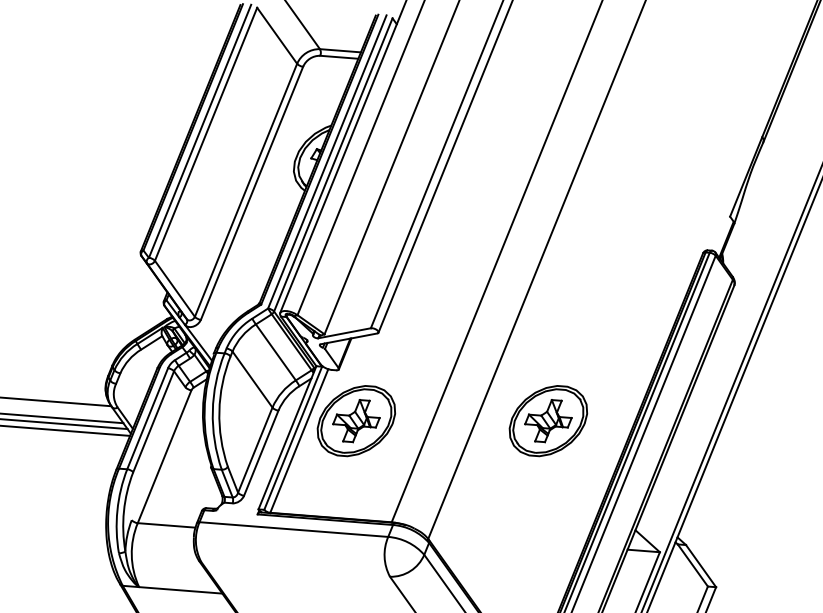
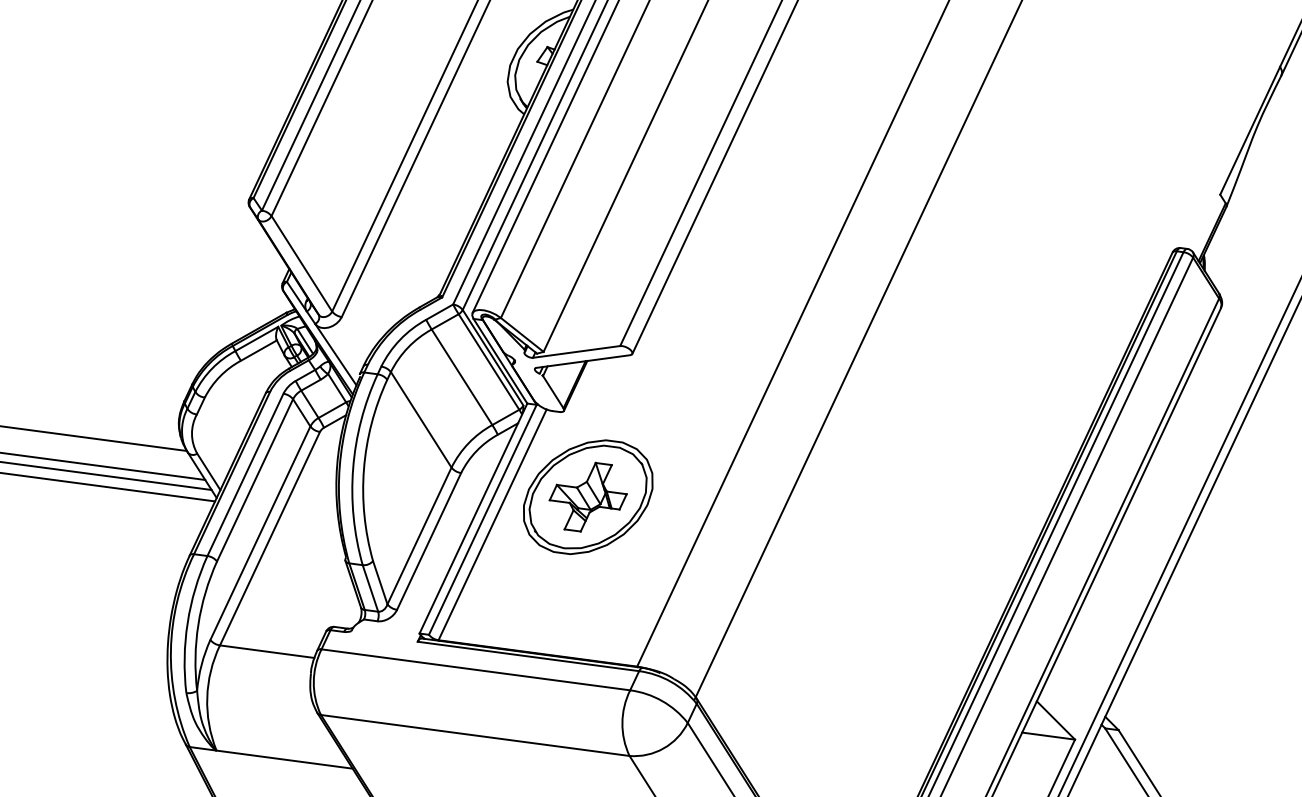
part: (548, 421) -> (903, 514), removed
line: (158, 453) -> (260, 532), added
line: (295, 569) -> (474, 735), added

